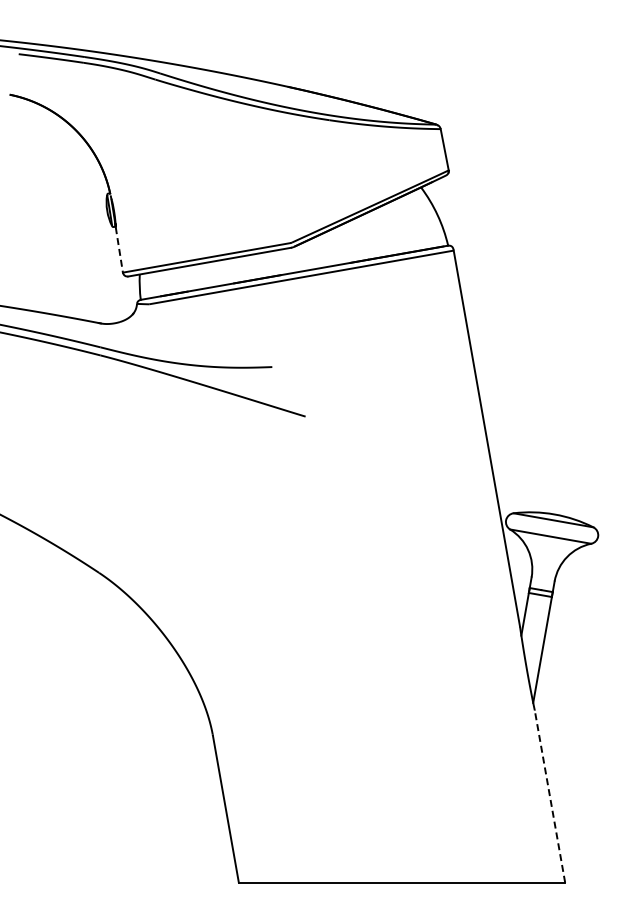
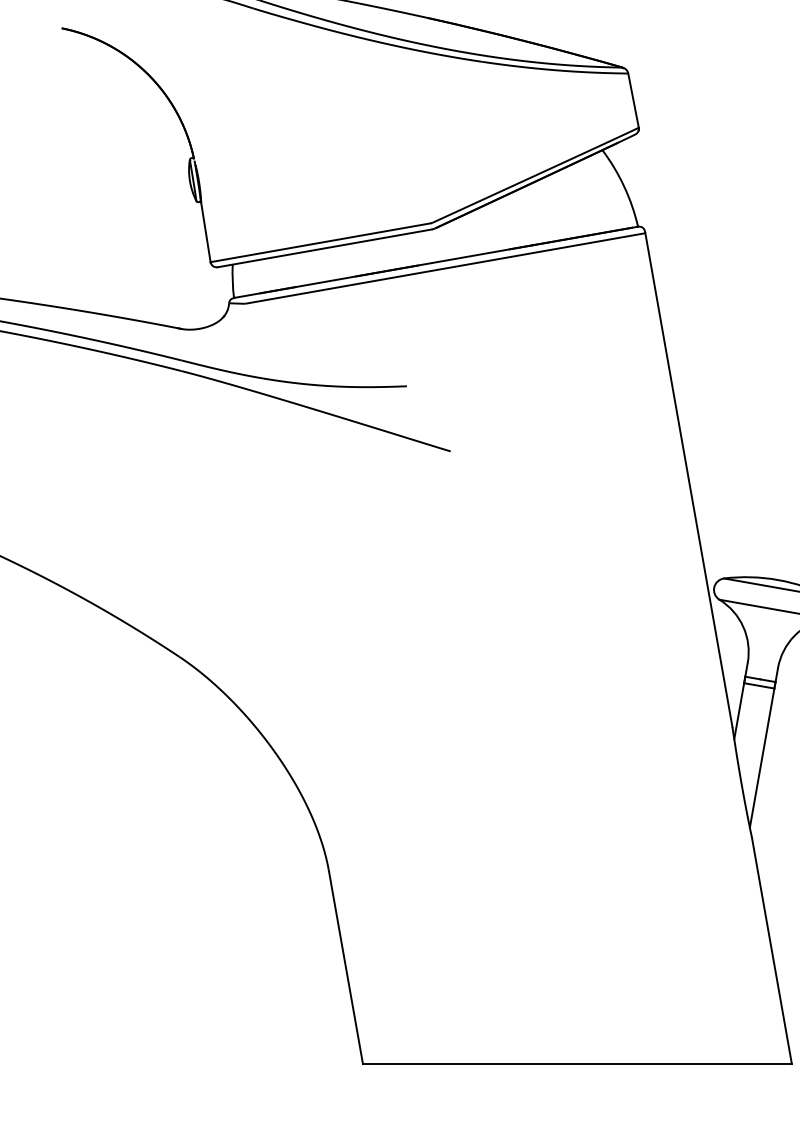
line: (119, 249) -> (206, 231), dashed -> solid
line: (549, 796) -> (771, 950), dashed -> solid

